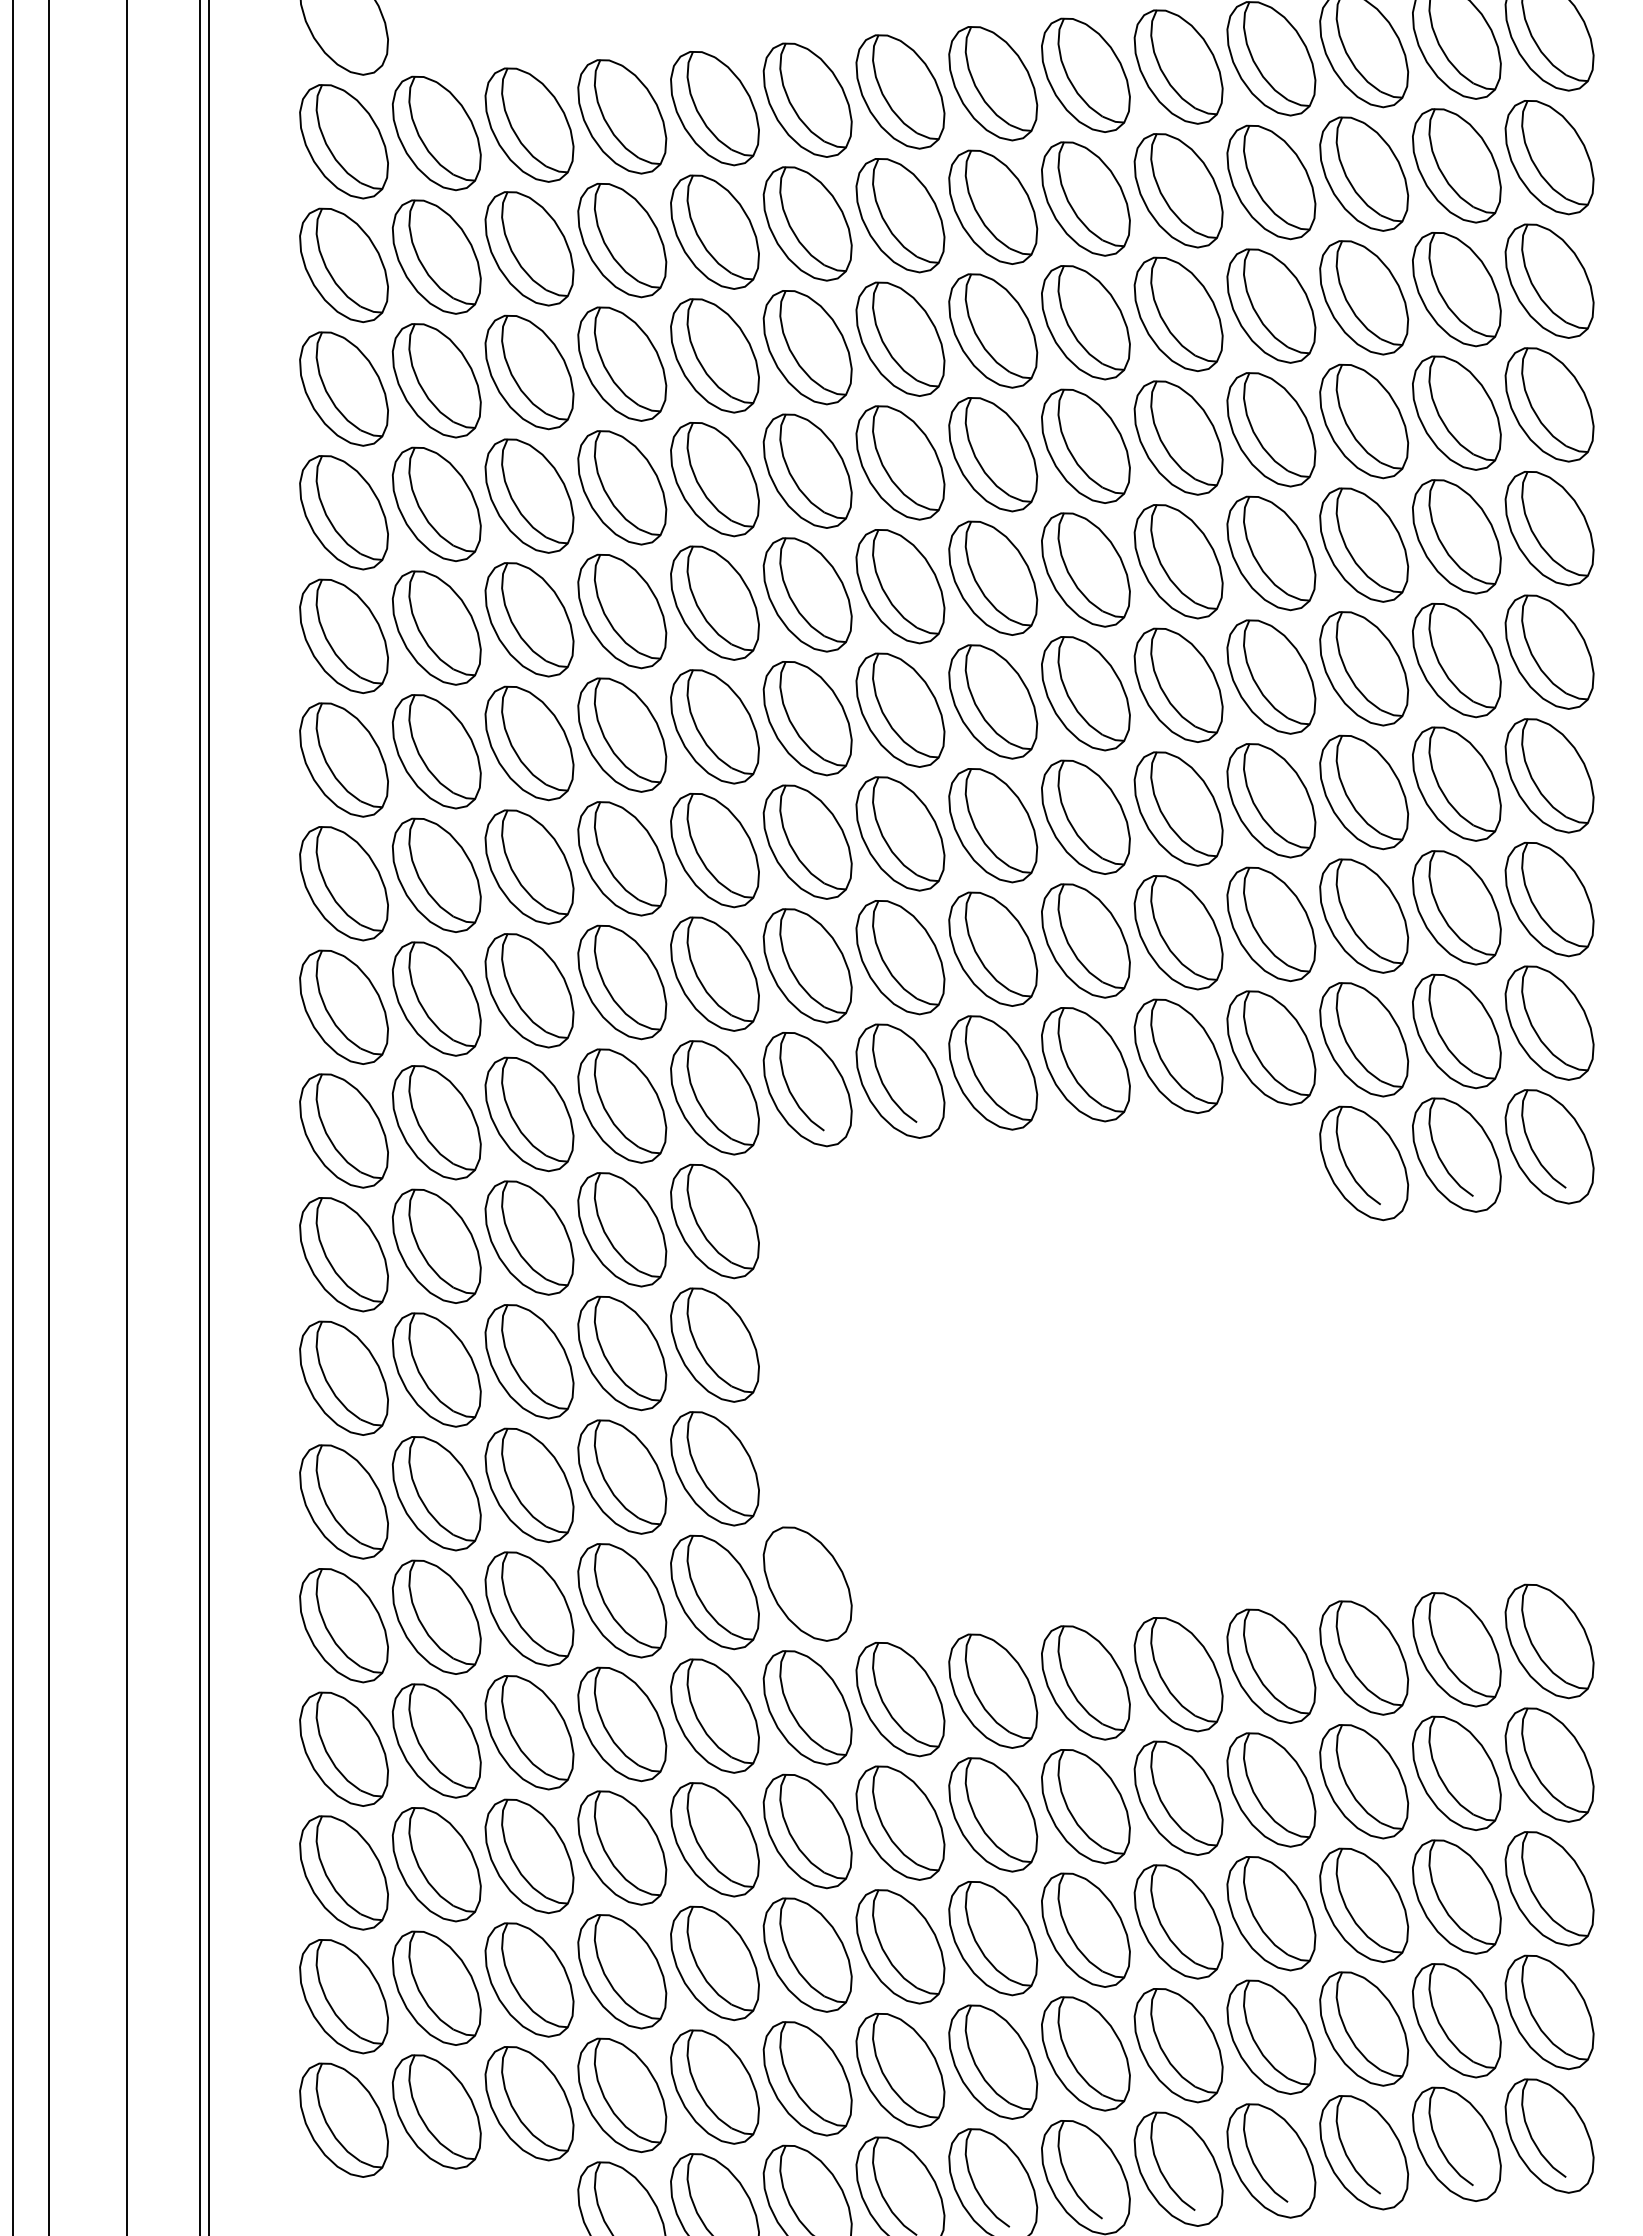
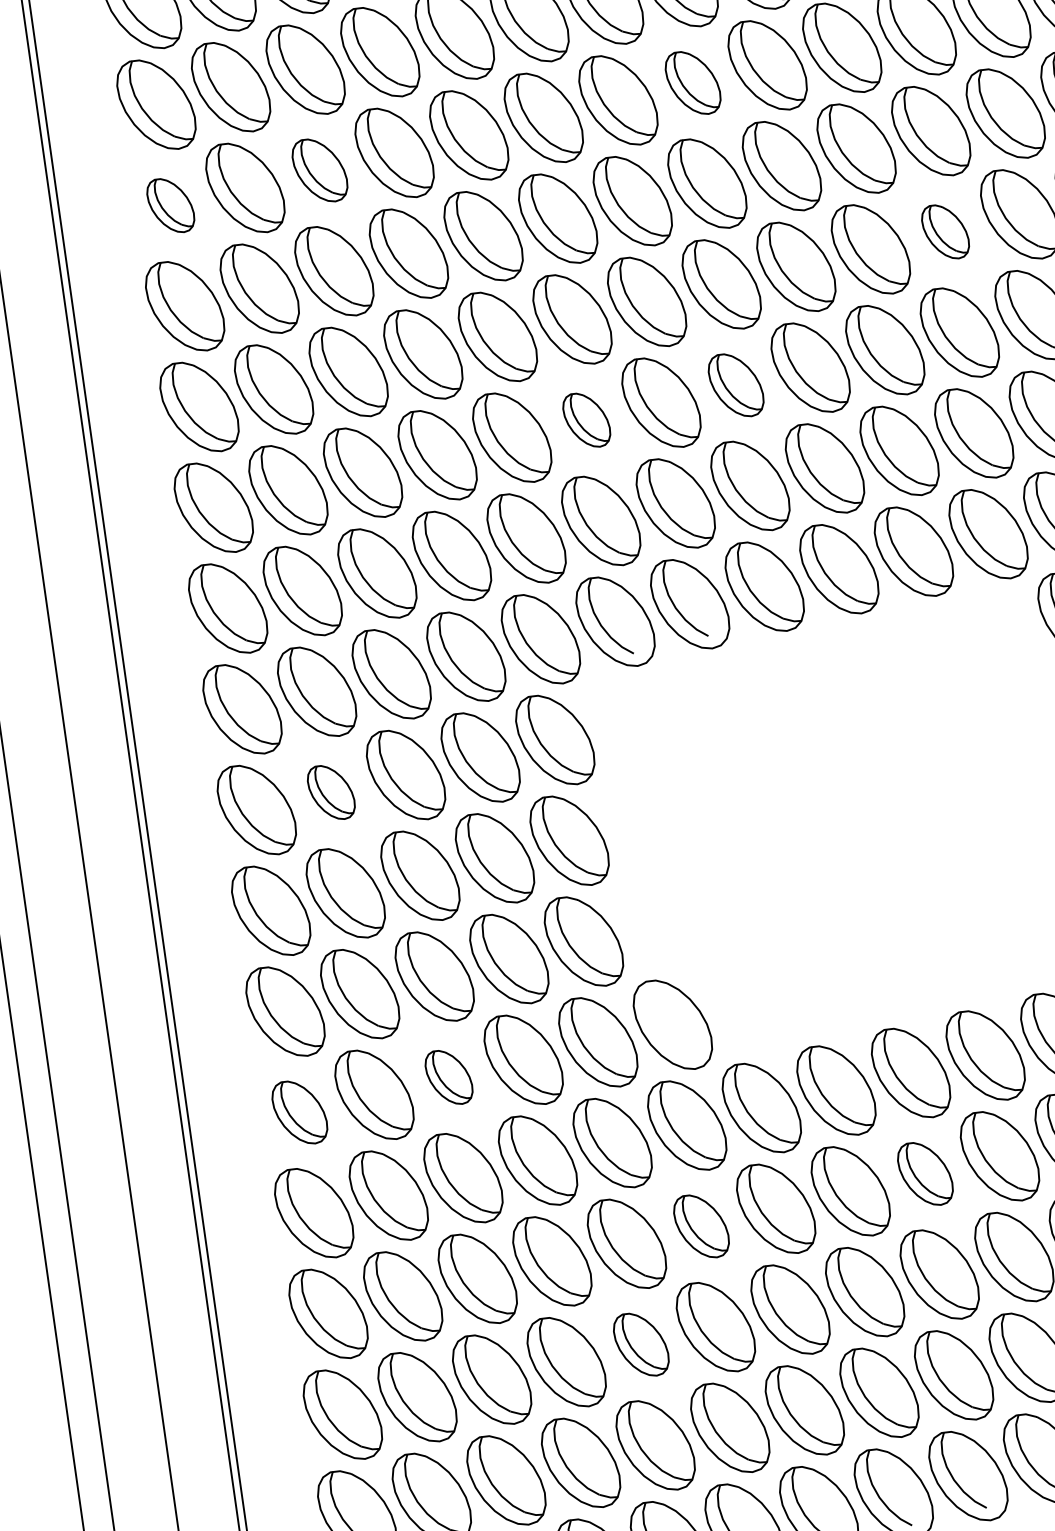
part: (993, 454) -> (693, 82), size x0.7
part: (529, 495) -> (319, 170), size x0.7
part: (343, 512) -> (170, 205), size x0.6
part: (1271, 676) -> (945, 231), size x0.6
part: (993, 825) -> (736, 385), size x0.7
part: (807, 841) -> (586, 419), size x0.6
part: (436, 1245) -> (331, 792), size x0.6
part: (529, 1608) -> (449, 1077), size x0.6
part: (343, 1625) -> (299, 1112), size x0.7
part: (1085, 1806) -> (925, 1173), size x0.7
part: (807, 1831) -> (701, 1226), size x0.7
part: (714, 1963) -> (640, 1344), size x0.7

